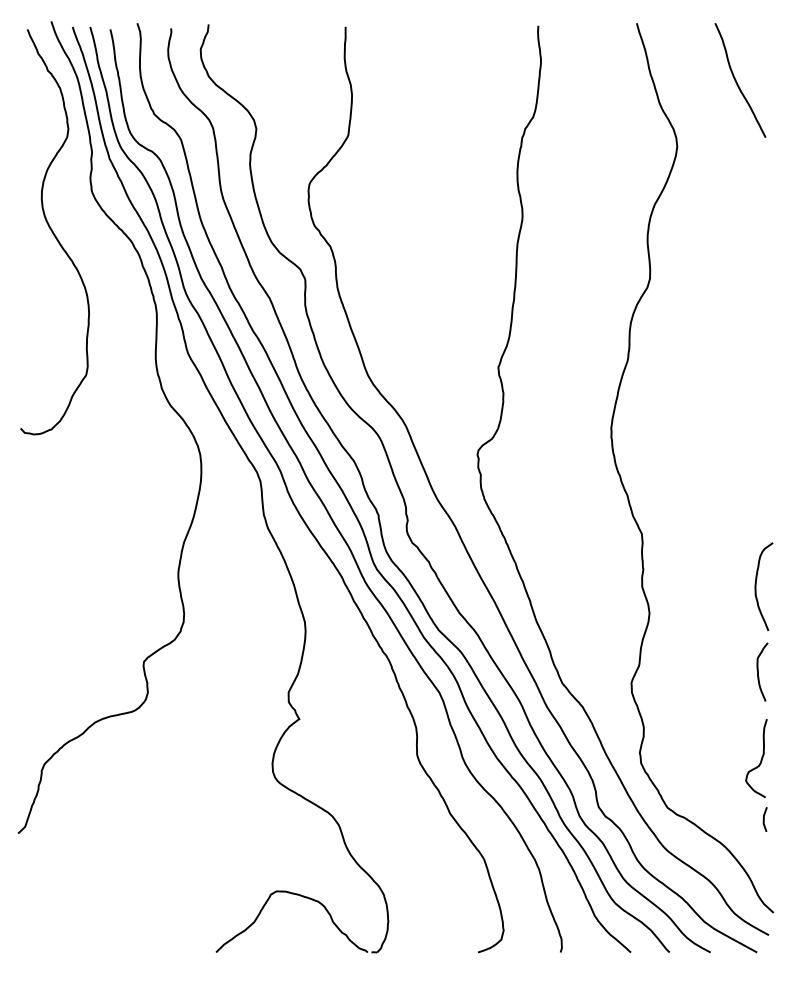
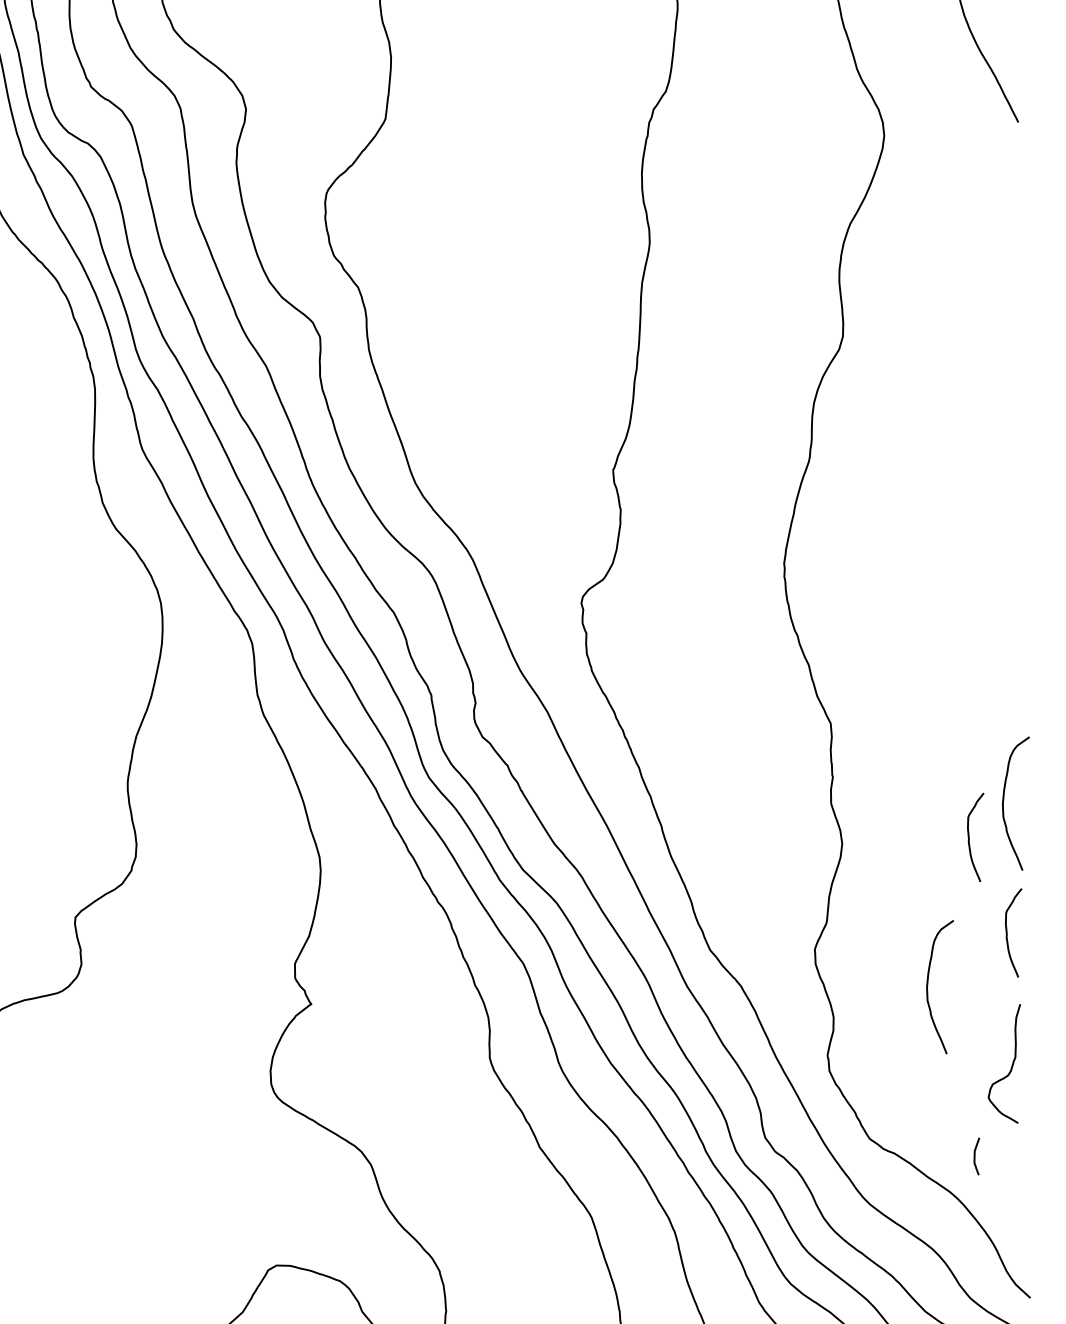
curve: (733, 608) -> (969, 836), added
curve: (706, 707) -> (928, 986), added
curve: (764, 819) -> (975, 1156), moved

